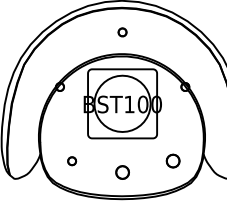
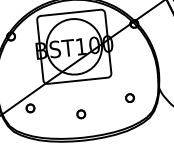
part: (173, 161) -> (130, 98), size x0.62
part: (122, 172) -> (81, 114), size x0.62

